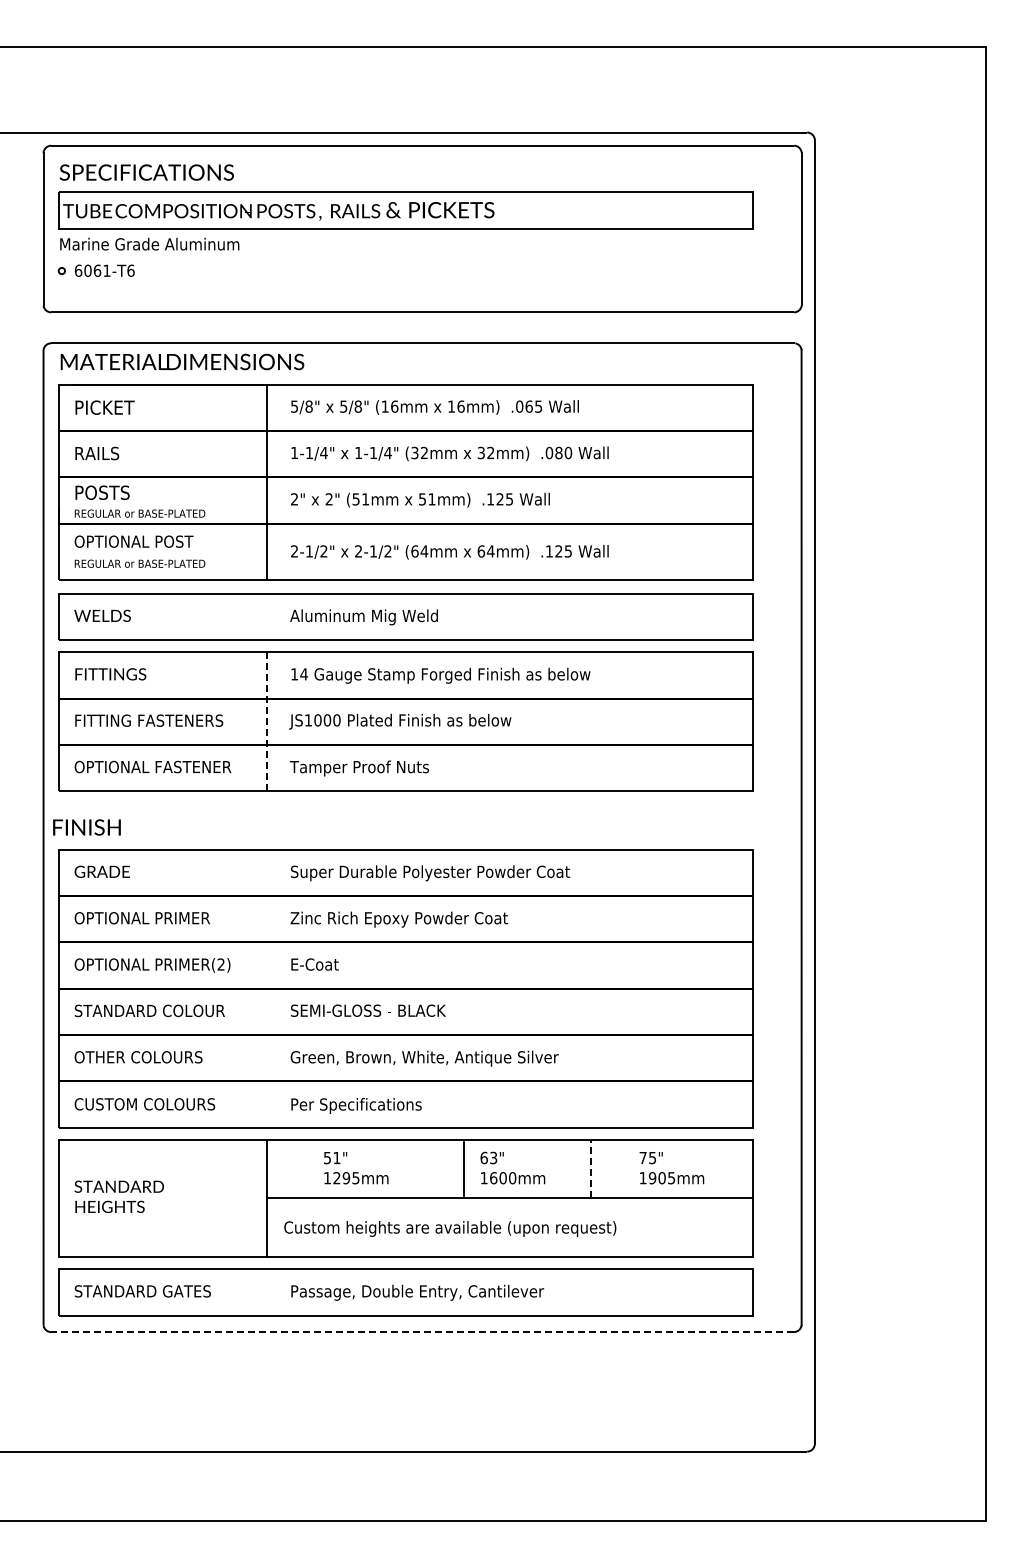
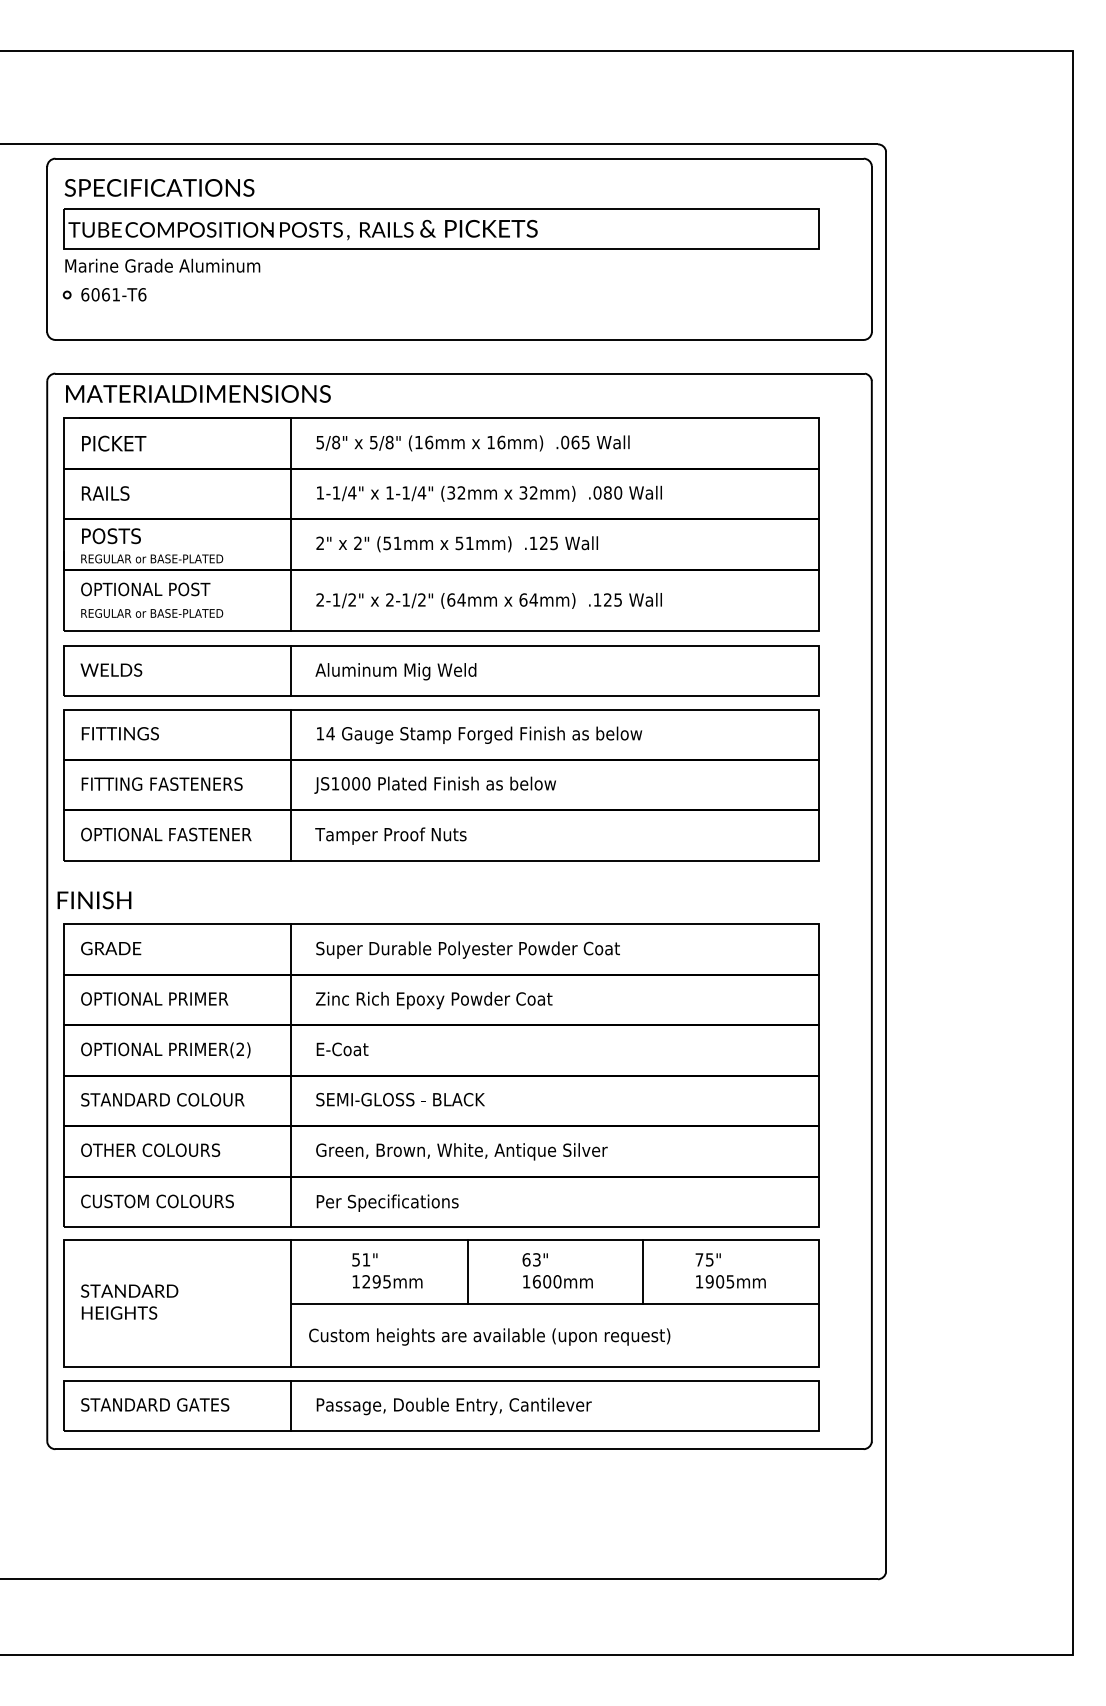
line: (267, 616) -> (290, 670), added
line: (267, 721) -> (290, 785), dashed -> solid
line: (267, 988) -> (290, 1075), added
line: (464, 1168) -> (468, 1271), moved
line: (591, 1168) -> (643, 1271), dashed -> solid
line: (267, 1292) -> (290, 1406), added
line: (422, 1332) -> (459, 1449), dashed -> solid

